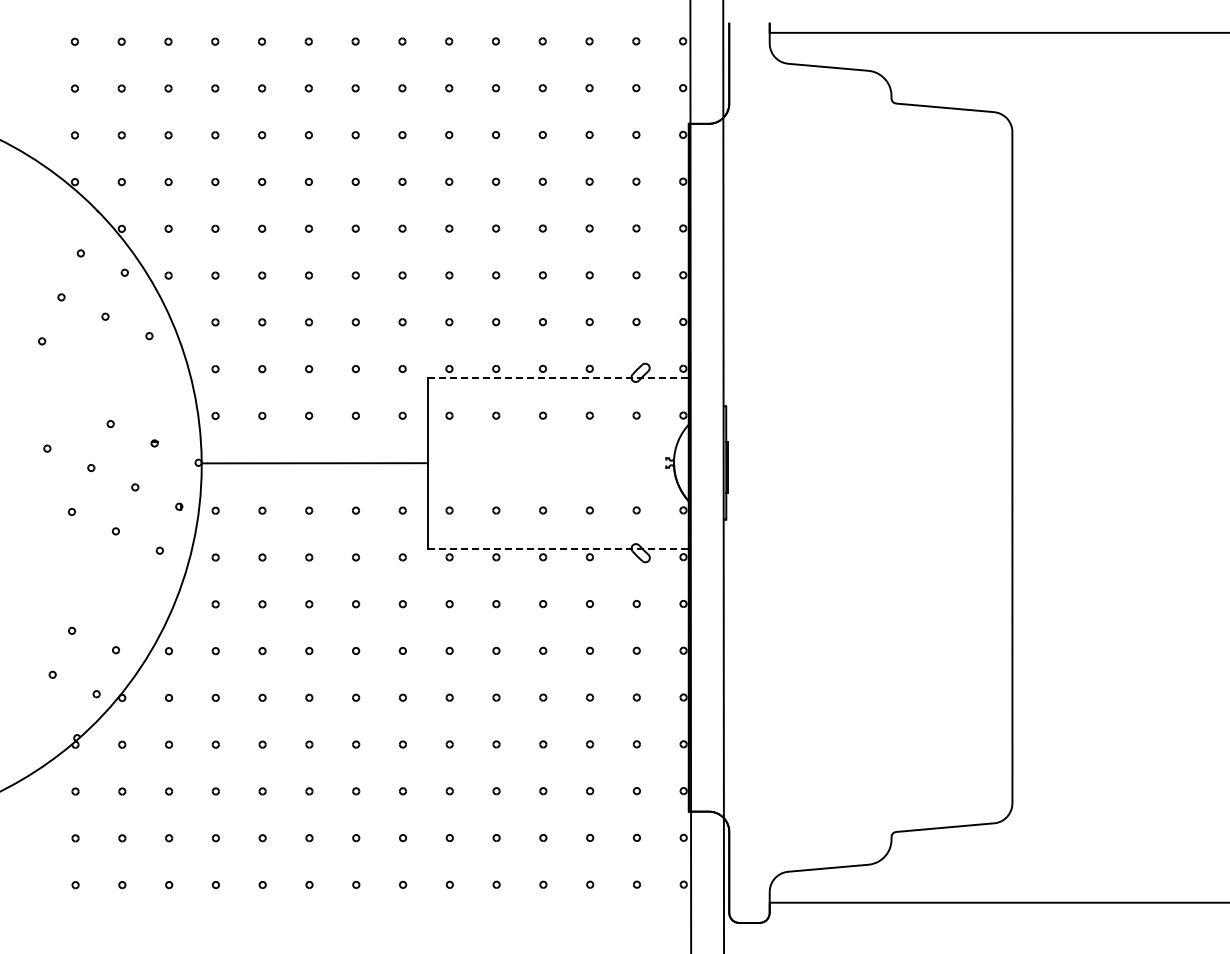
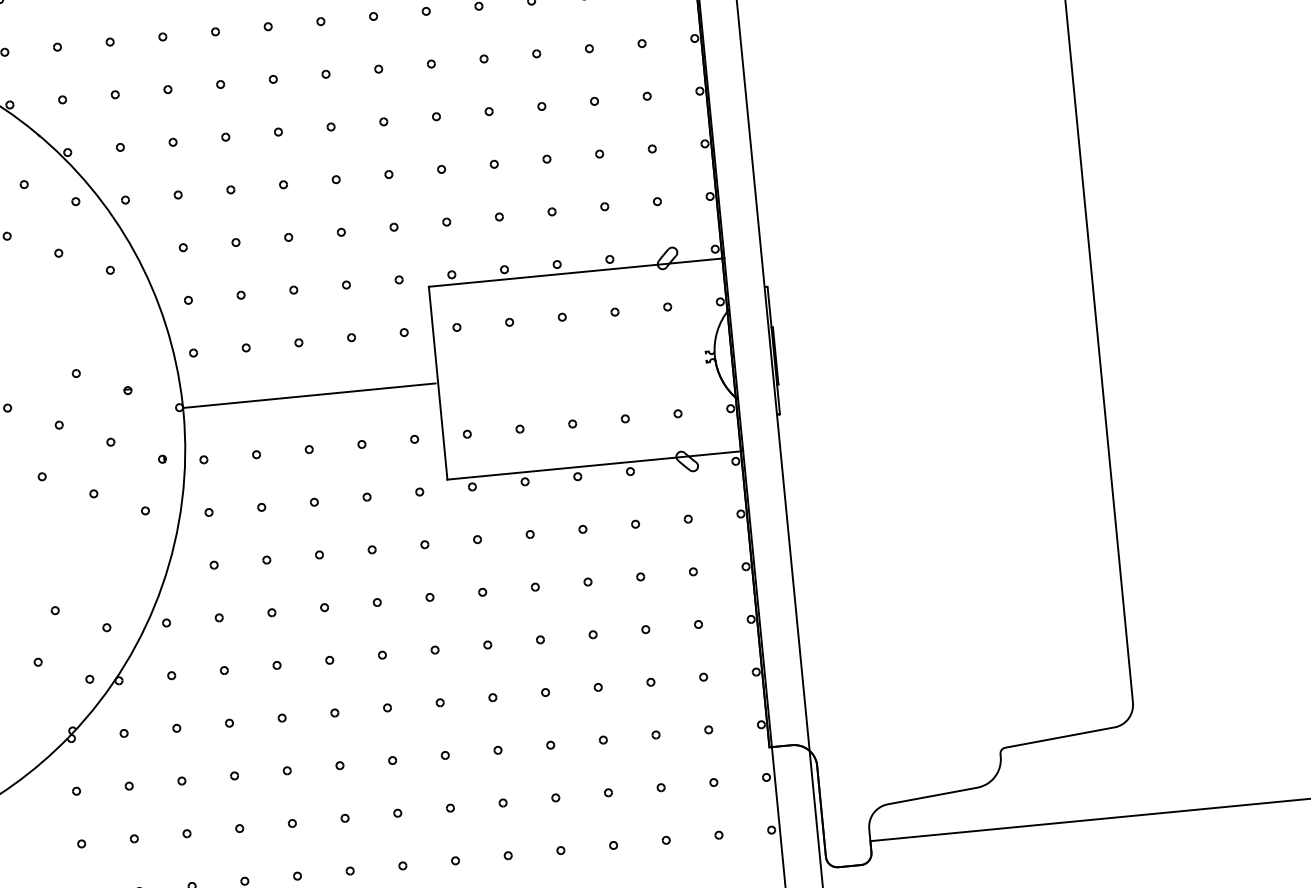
line: (559, 377) -> (576, 272), dashed -> solid
line: (560, 548) -> (596, 464), dashed -> solid

